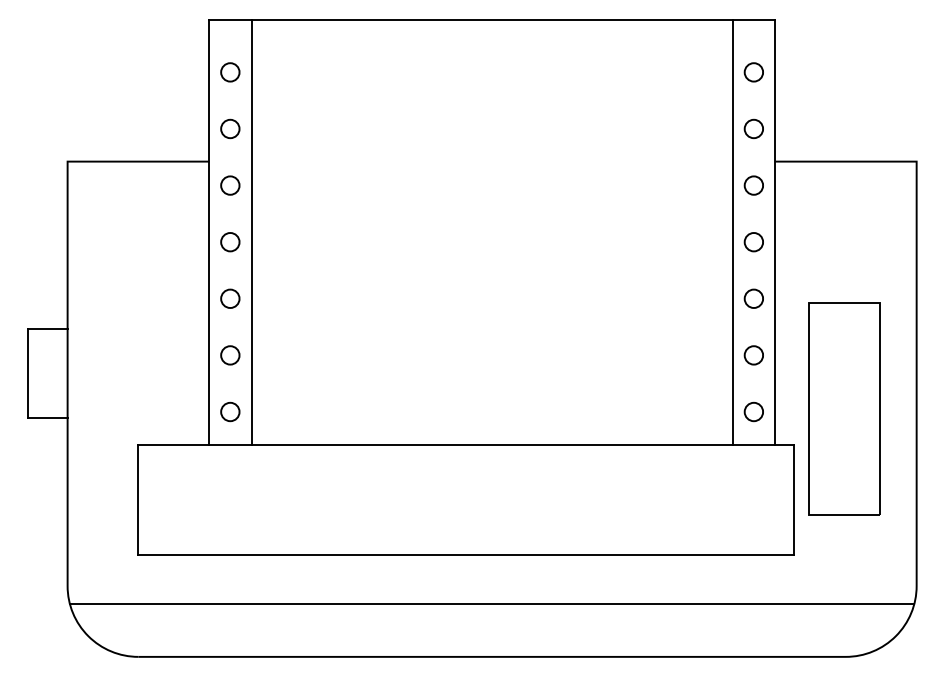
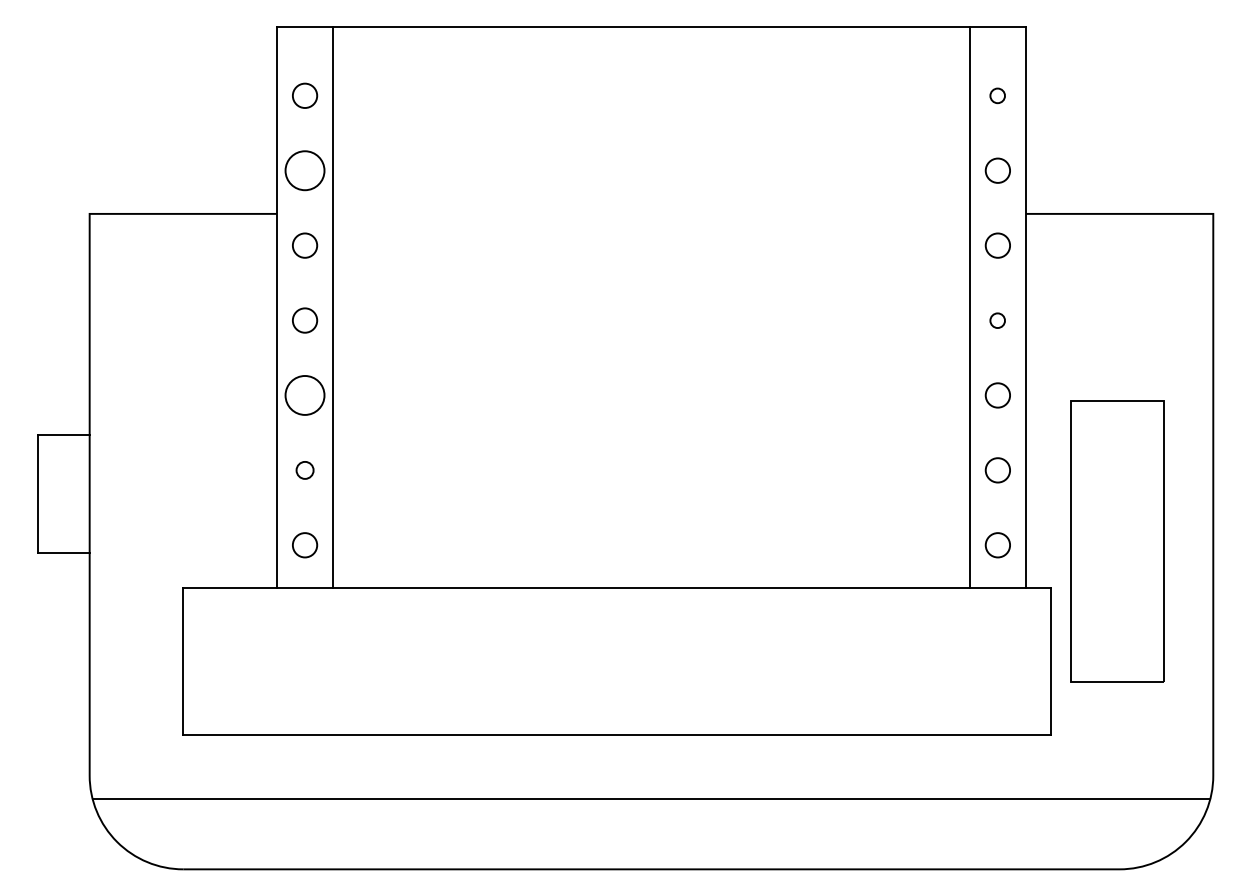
circle: (753, 72) -> (997, 95), size x0.6
circle: (230, 128) -> (305, 170), size x1.6
circle: (753, 242) -> (997, 320), size x0.6
circle: (230, 298) -> (305, 395), size x1.6
circle: (230, 355) -> (305, 470), size x0.7

